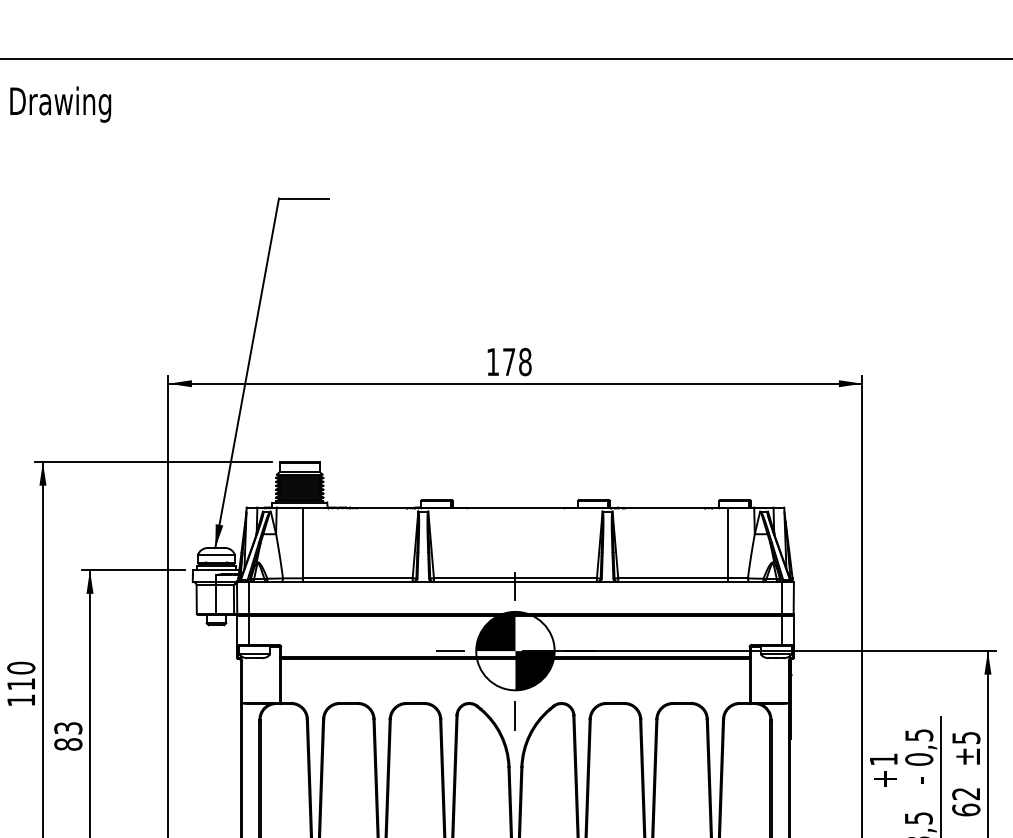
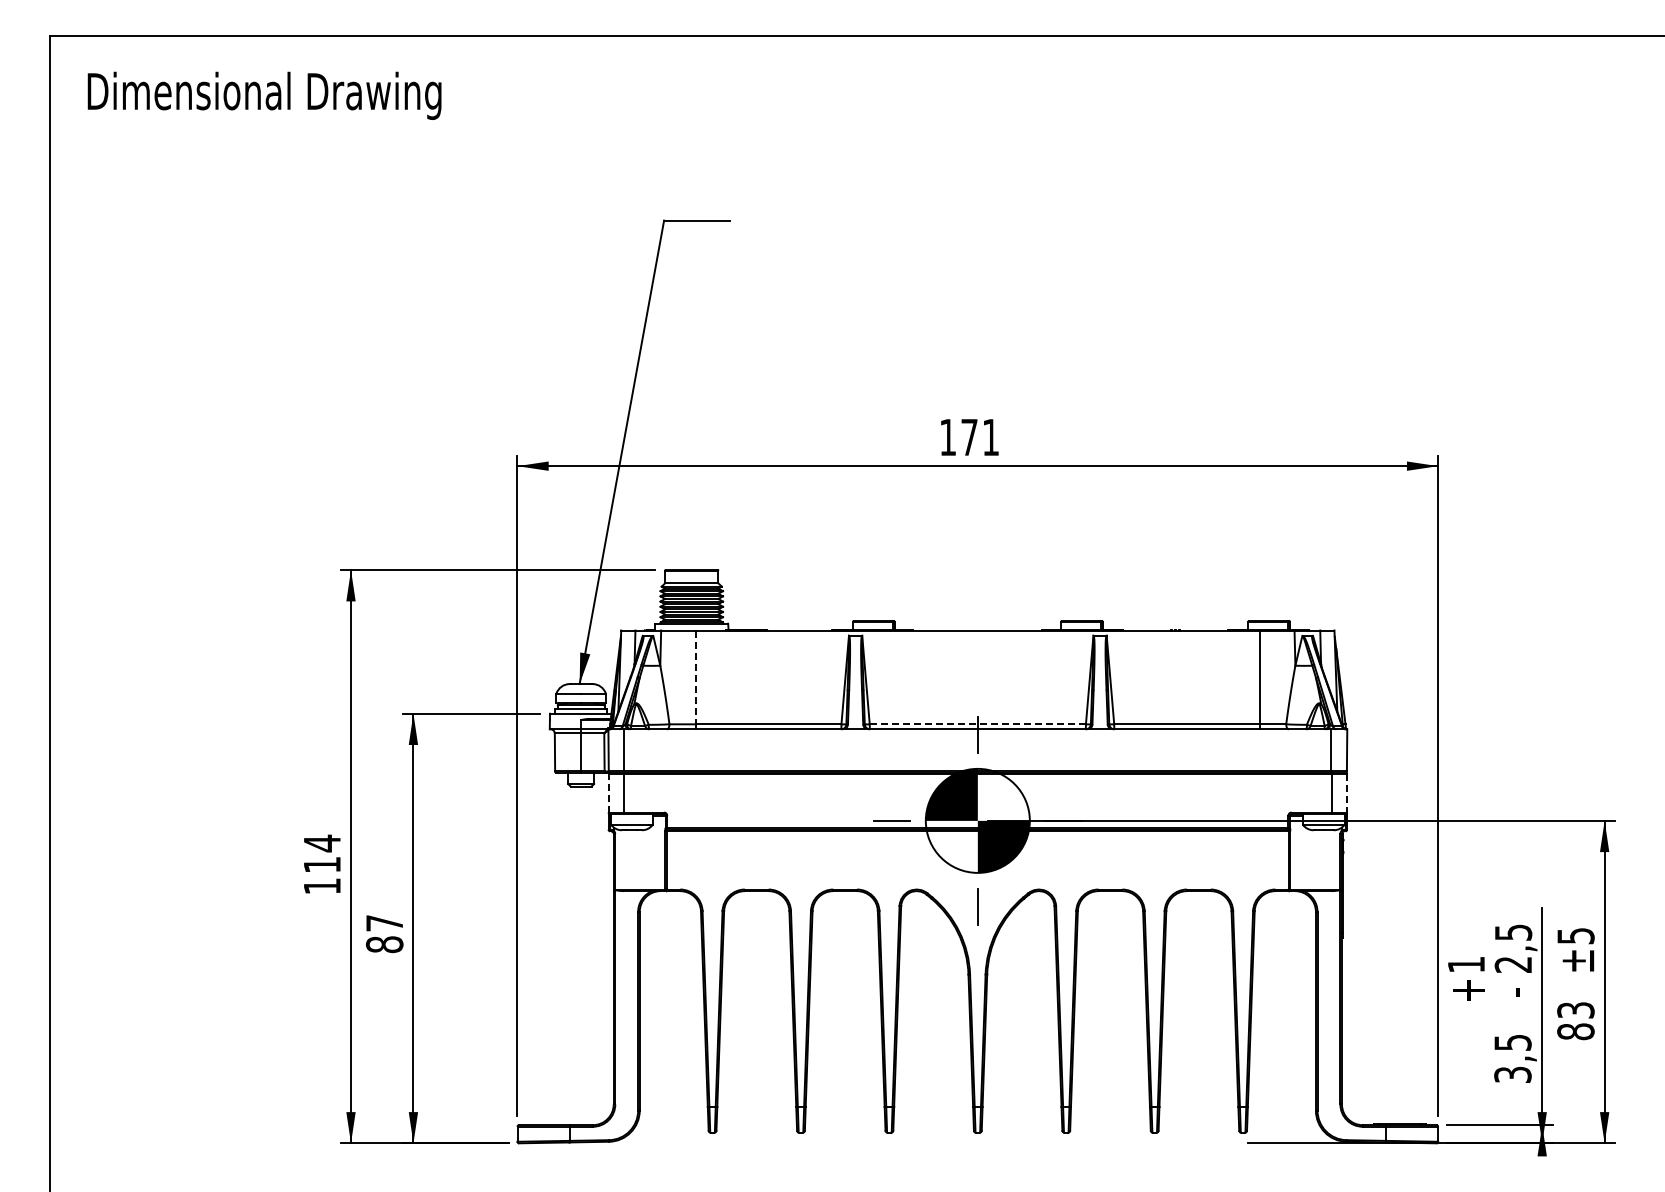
text: (524, 362) -> (990, 437), 178 -> 171
line: (302, 543) -> (695, 677), solid -> dashed
line: (515, 578) -> (978, 724), solid -> dashed
line: (237, 629) -> (608, 792), solid -> dashed
line: (794, 630) -> (1347, 793), solid -> dashed
text: (21, 668) -> (322, 843), 110 -> 114
text: (68, 728) -> (384, 923), 83 -> 87
text: (919, 759) -> (1513, 964), 0,5 -> 2,5
text: (965, 802) -> (1575, 1021), 62 -> 83

